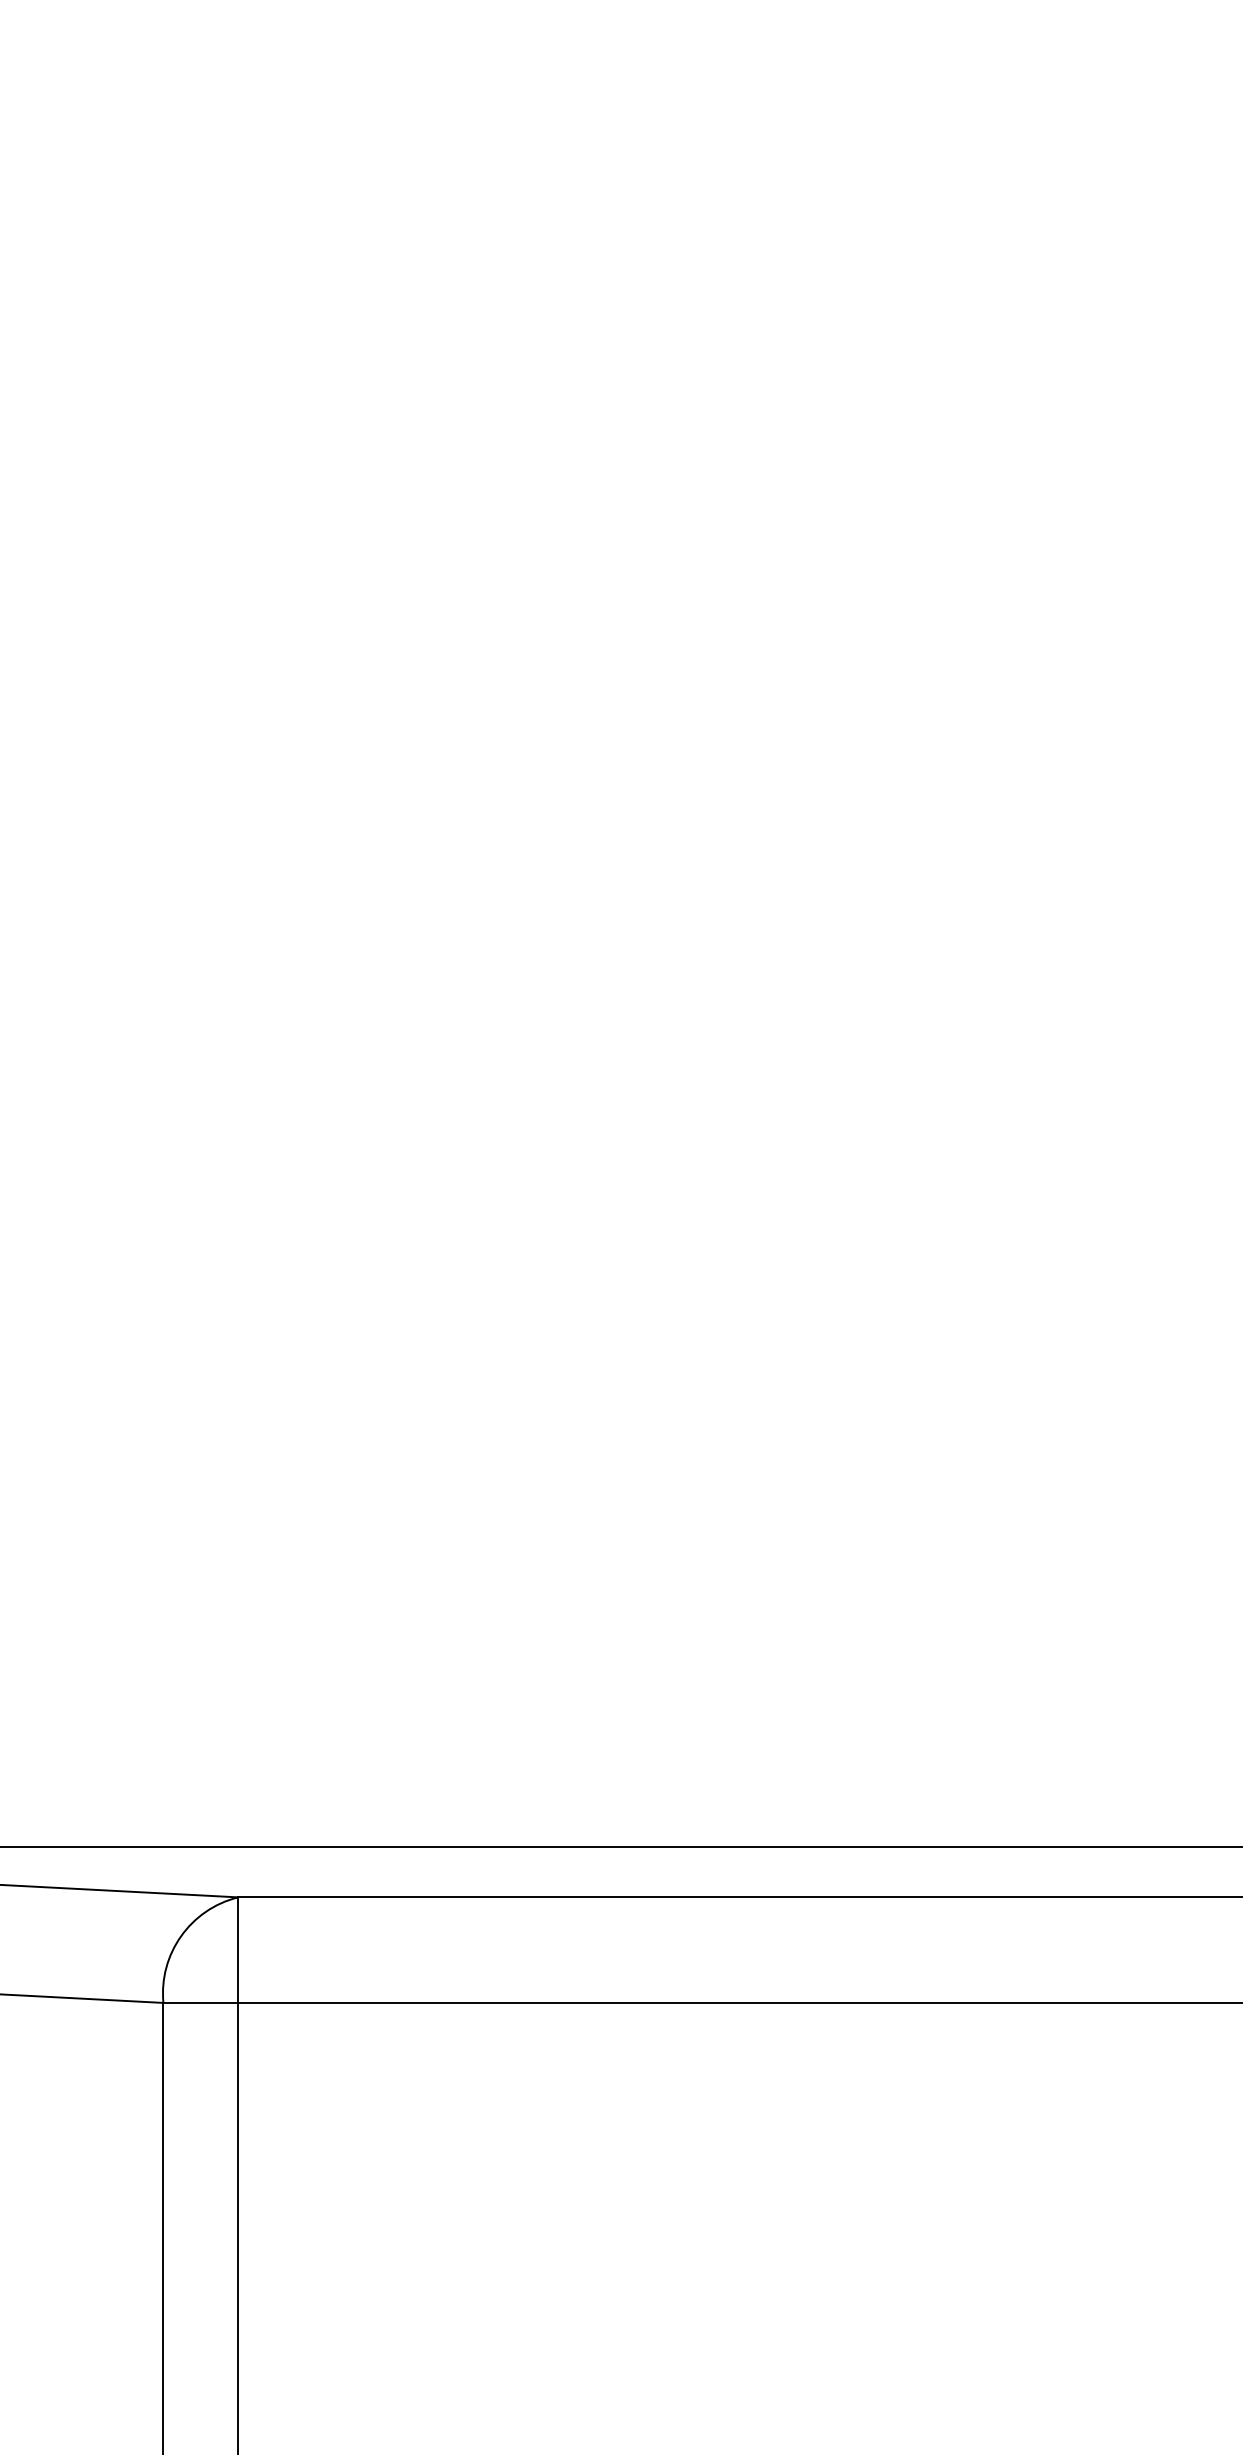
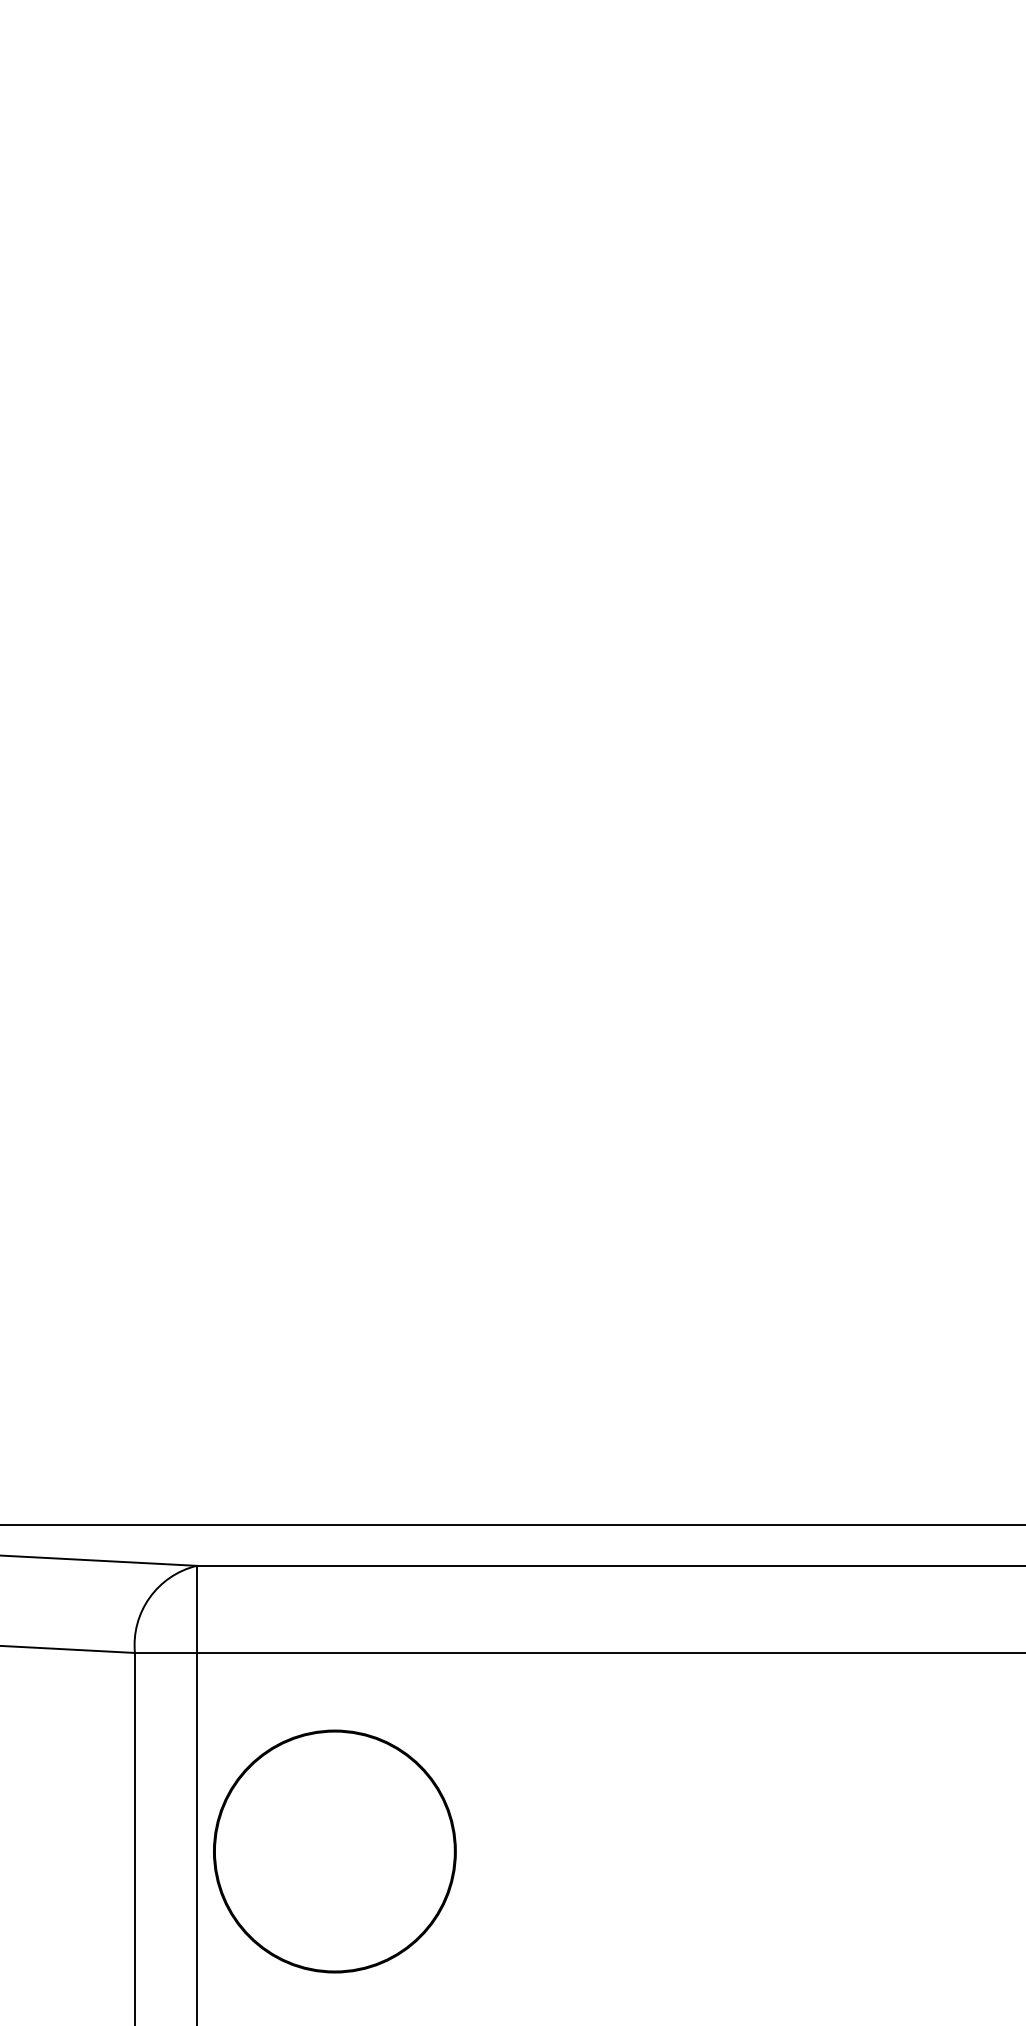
part: (405, 2243) -> (334, 1851), added

